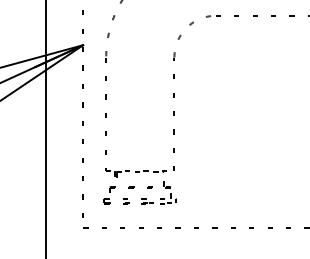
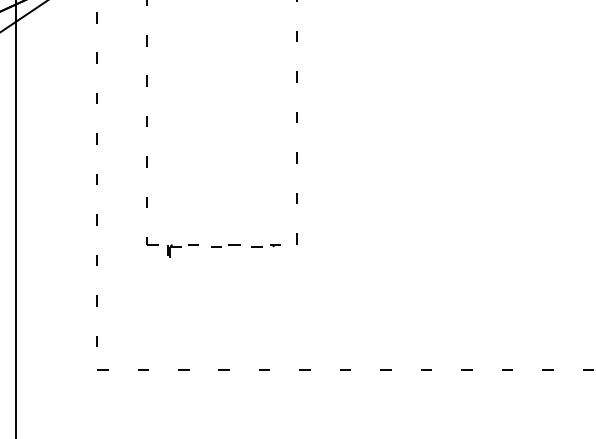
part: (141, 198) -> (224, 304), removed

